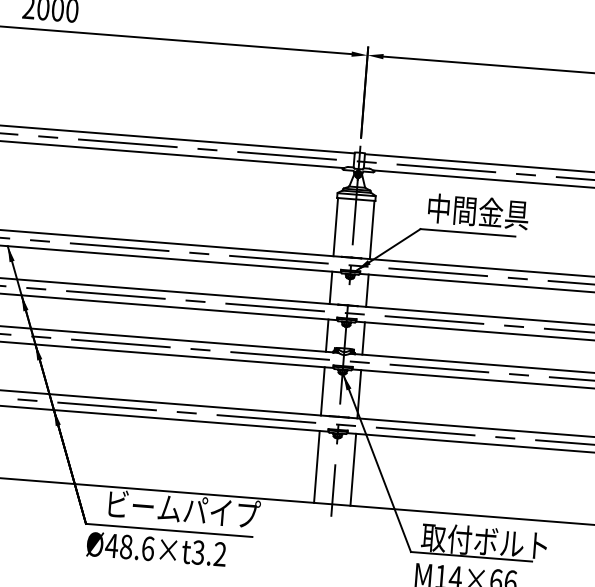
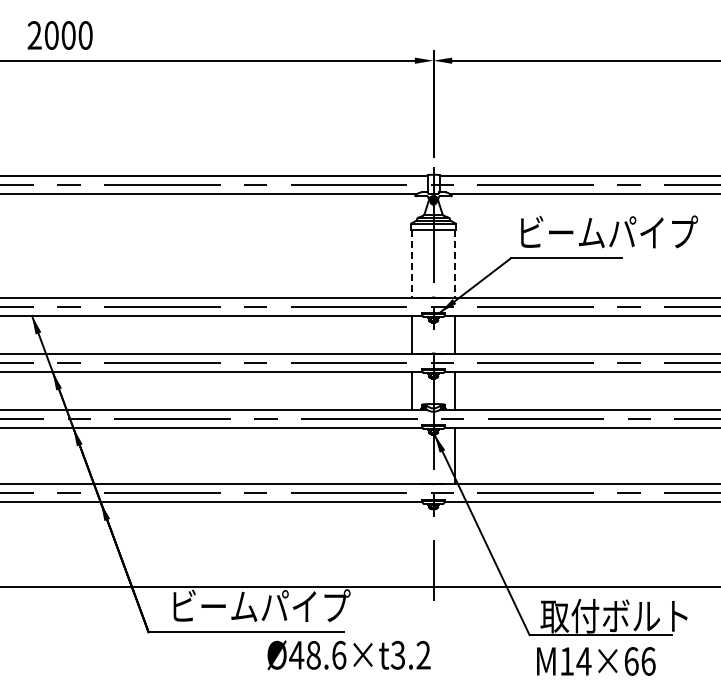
text: (505, 213) -> (608, 232), 中間金具 -> ビームパイプ
line: (335, 227) -> (412, 264), solid -> dashed
line: (371, 230) -> (454, 264), solid -> dashed
line: (323, 390) -> (412, 455), removed
line: (317, 466) -> (412, 544), removed
line: (352, 469) -> (454, 544), removed
text: (156, 549) -> (348, 655), moved

